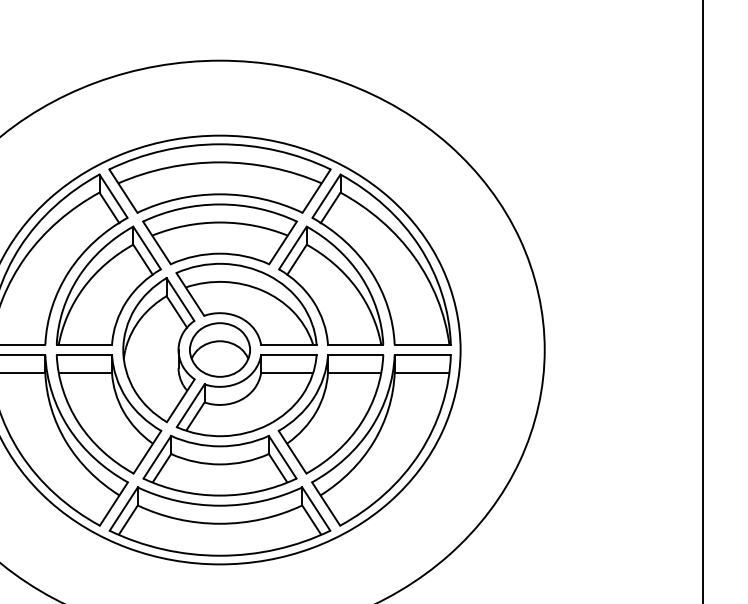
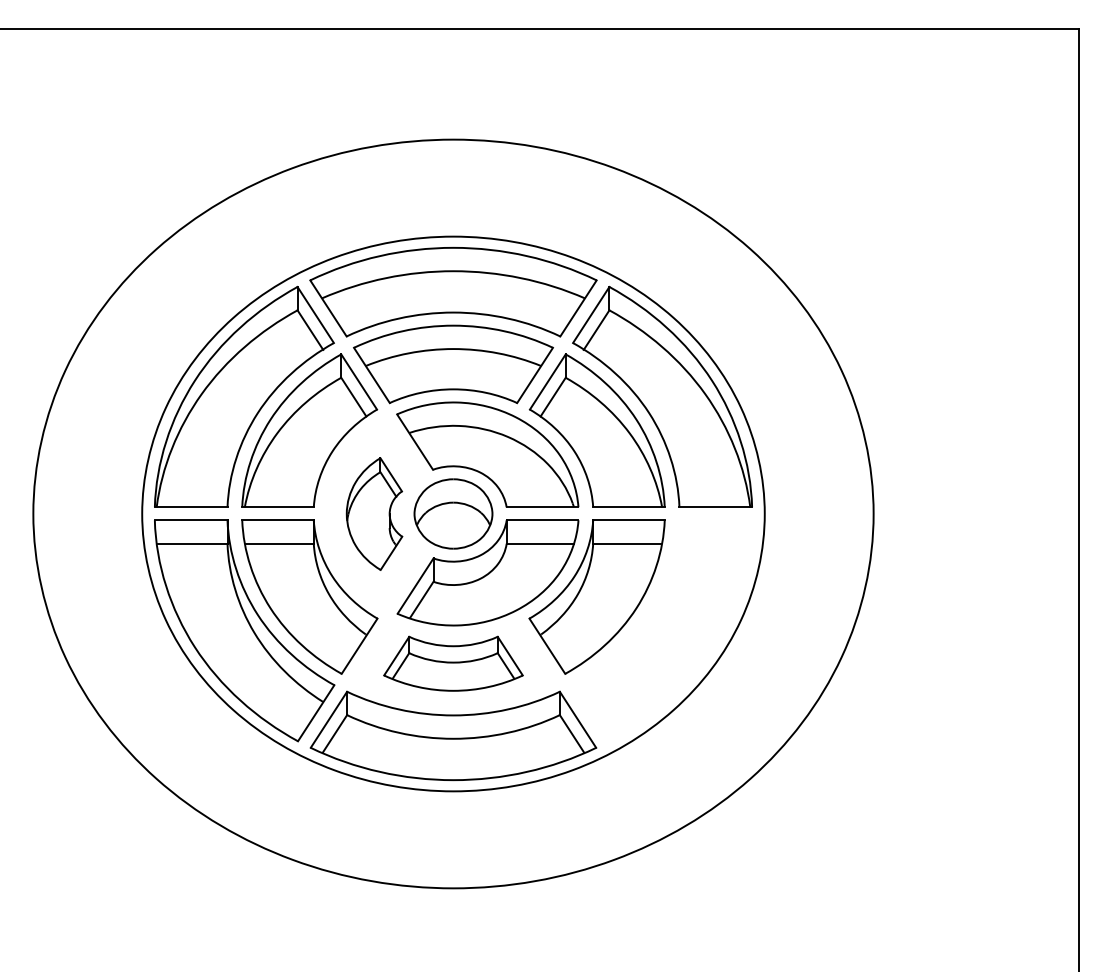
part: (158, 349) -> (374, 513), size x0.6
part: (380, 440) -> (661, 630), removed
part: (220, 465) -> (453, 663), size x0.7

